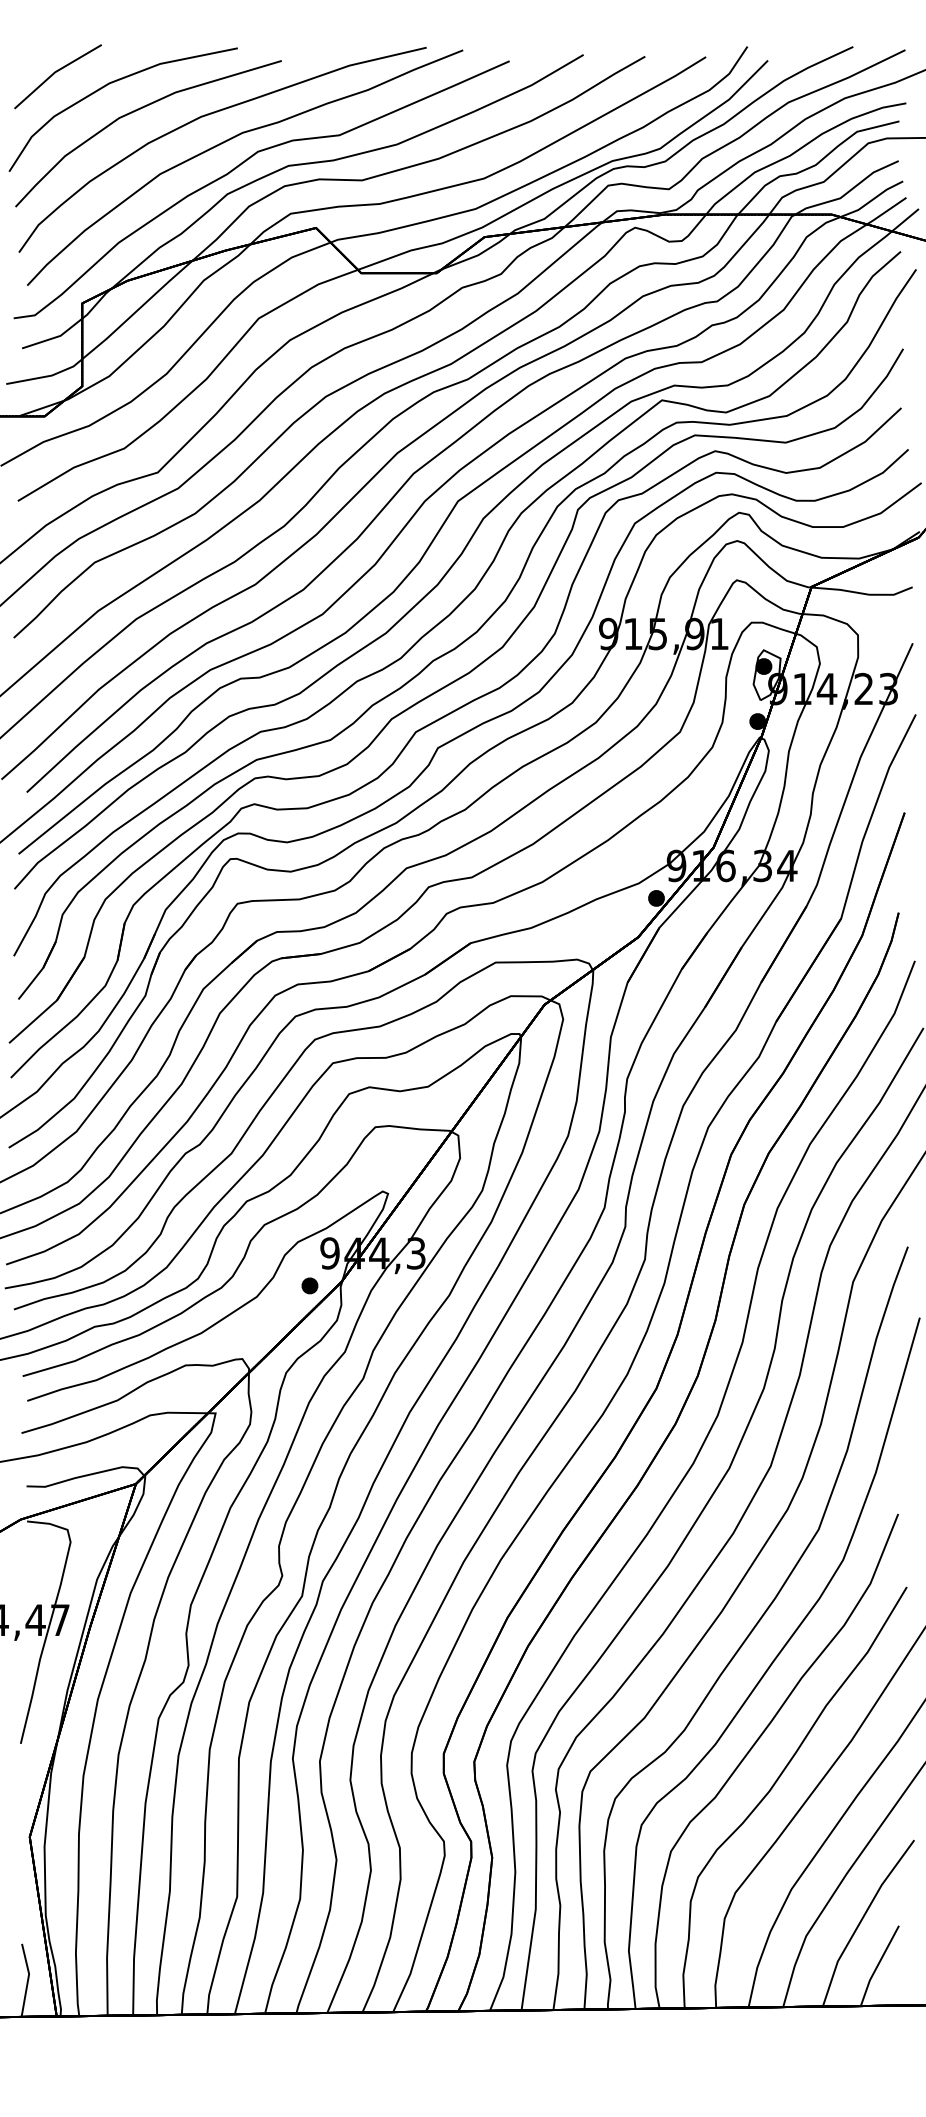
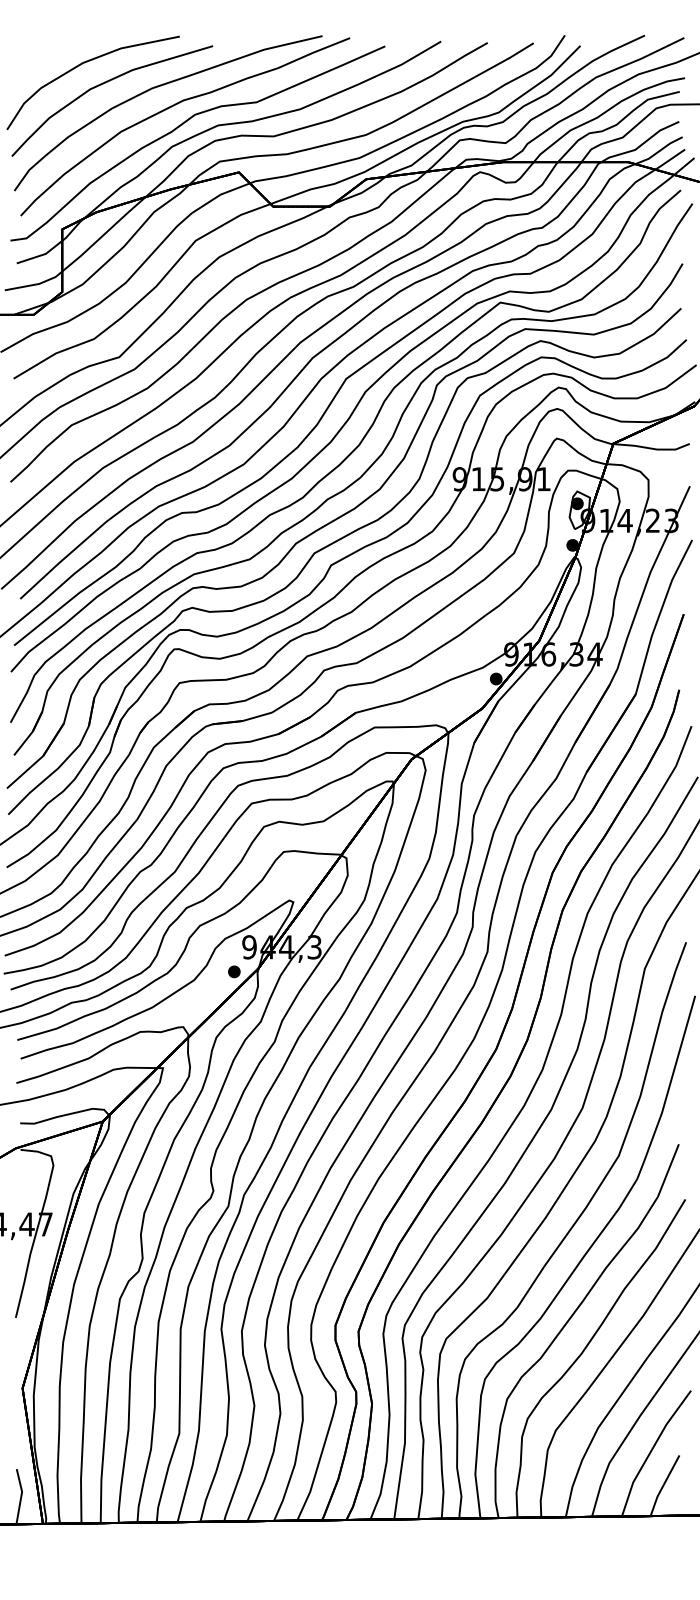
part: (57, 76) -> (43, 57), removed

